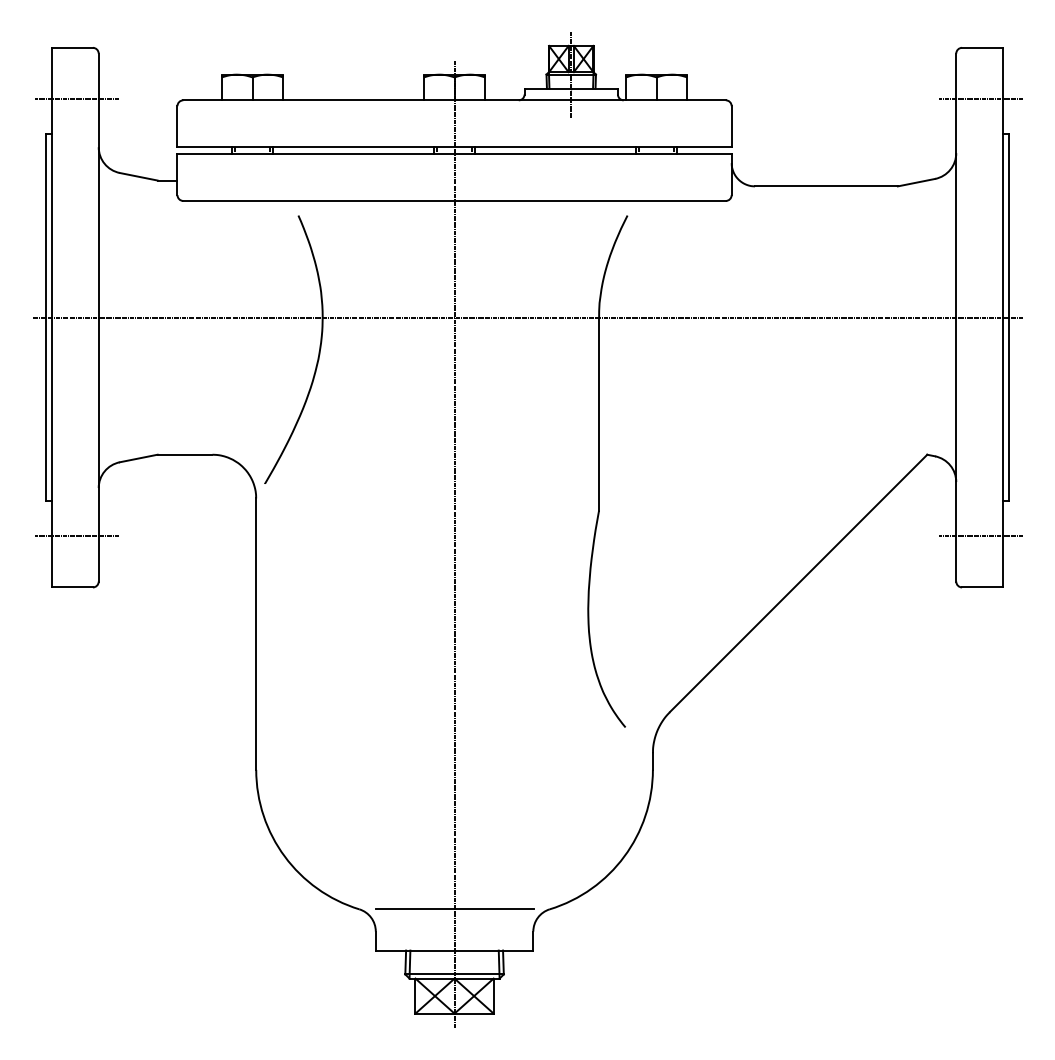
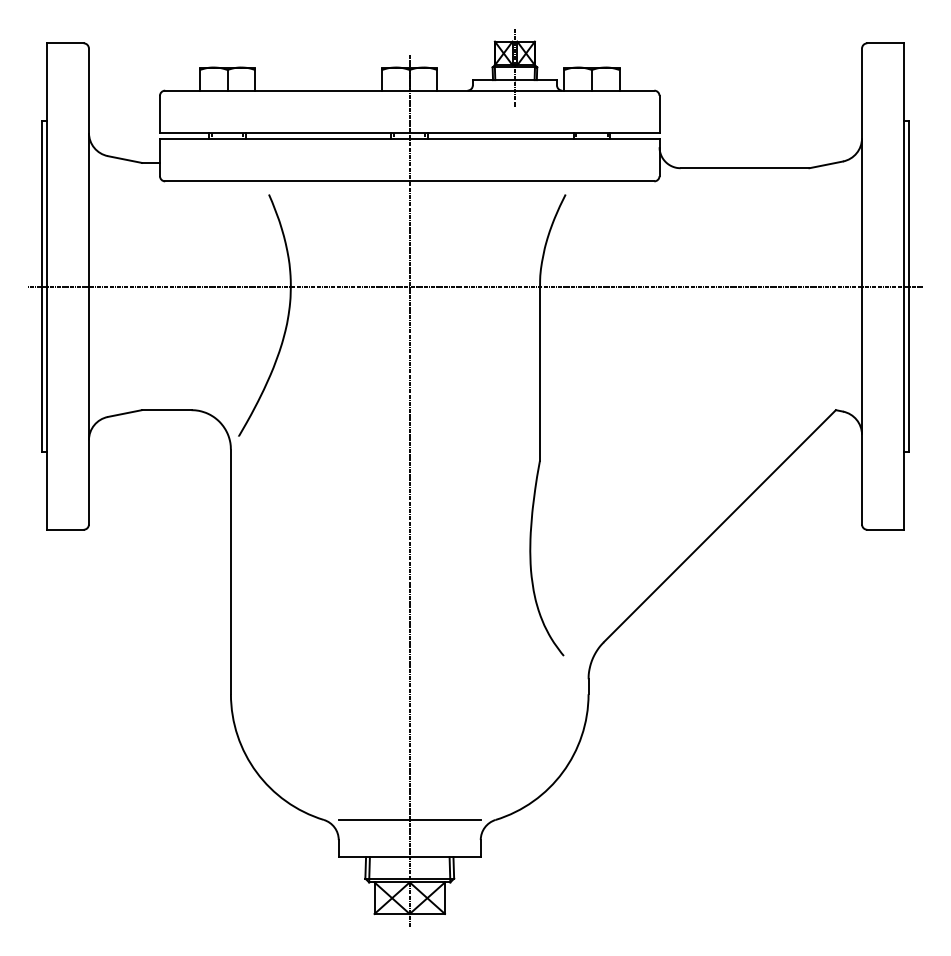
line: (76, 98) -> (68, 89), removed
line: (980, 98) -> (883, 89), removed
line: (76, 536) -> (68, 483), removed
line: (980, 536) -> (883, 483), removed

